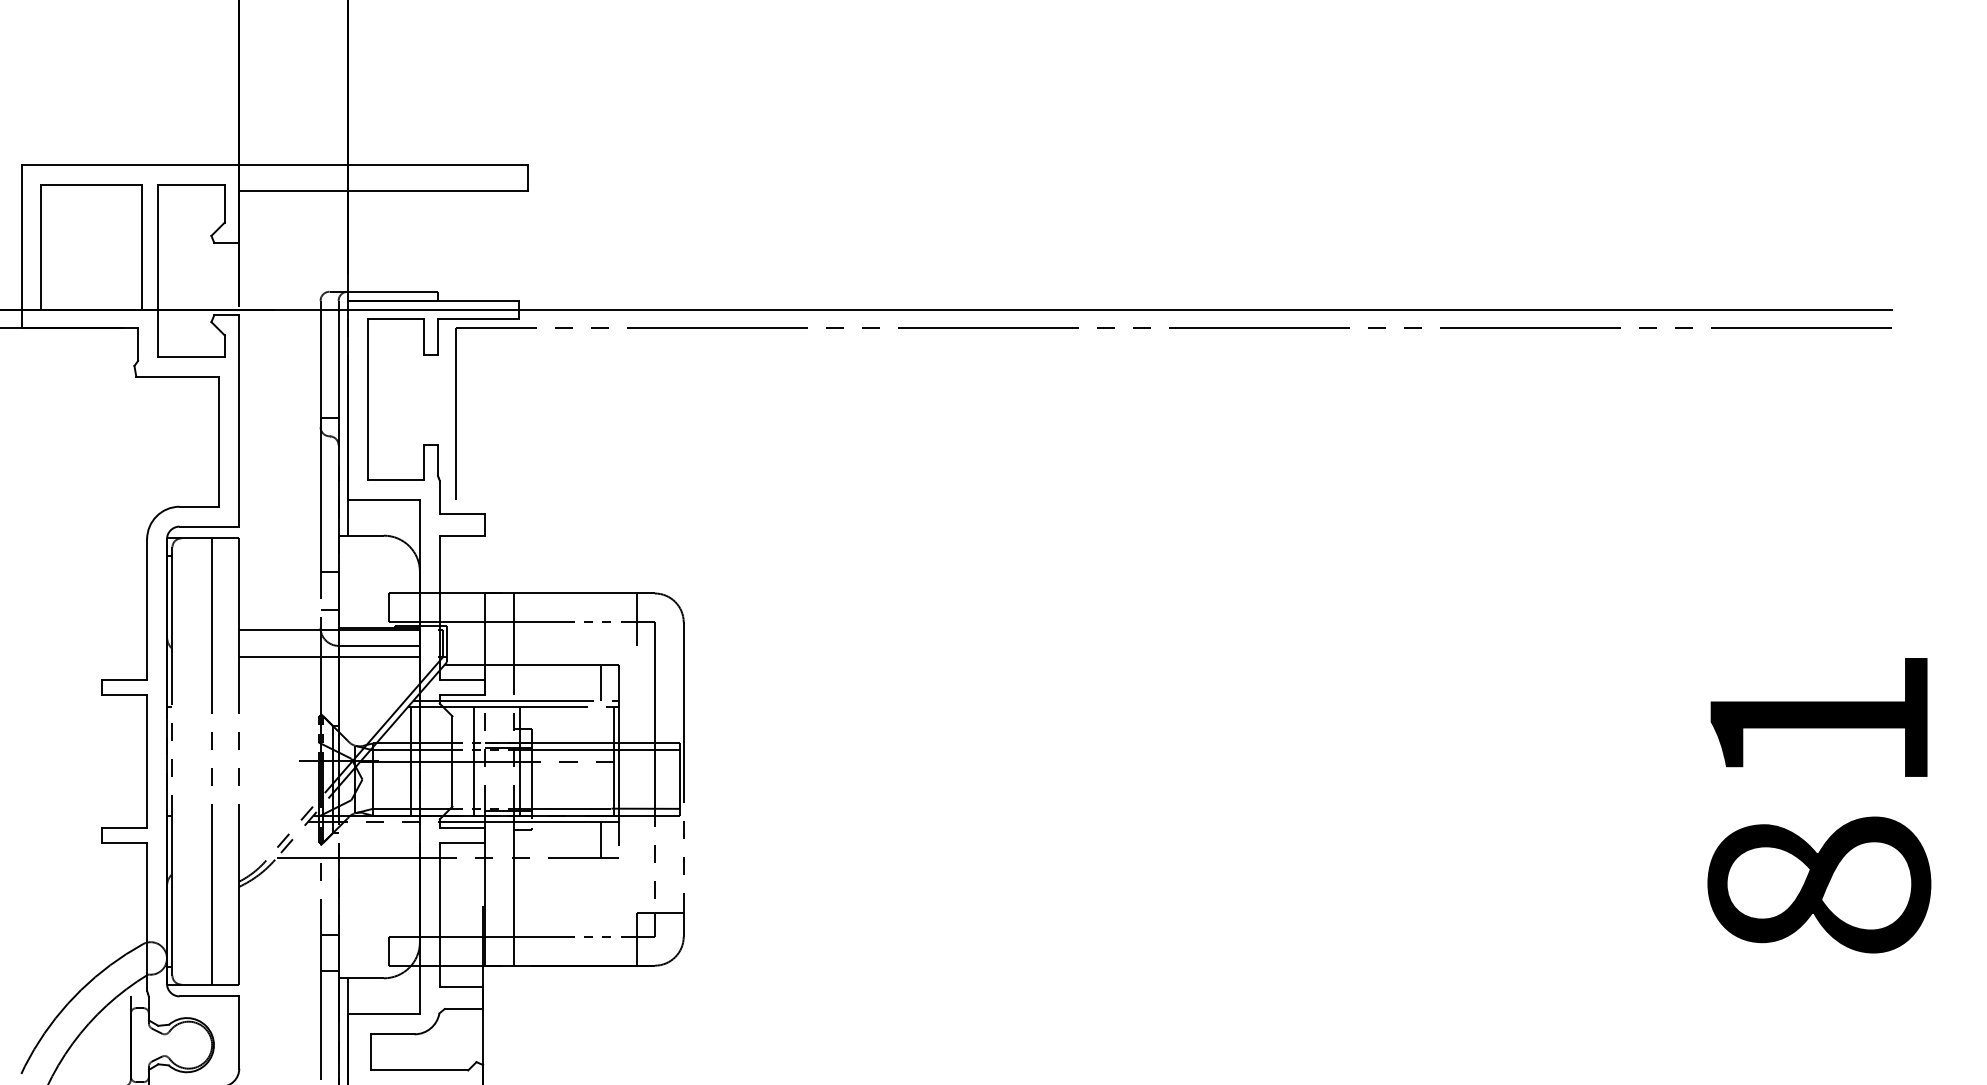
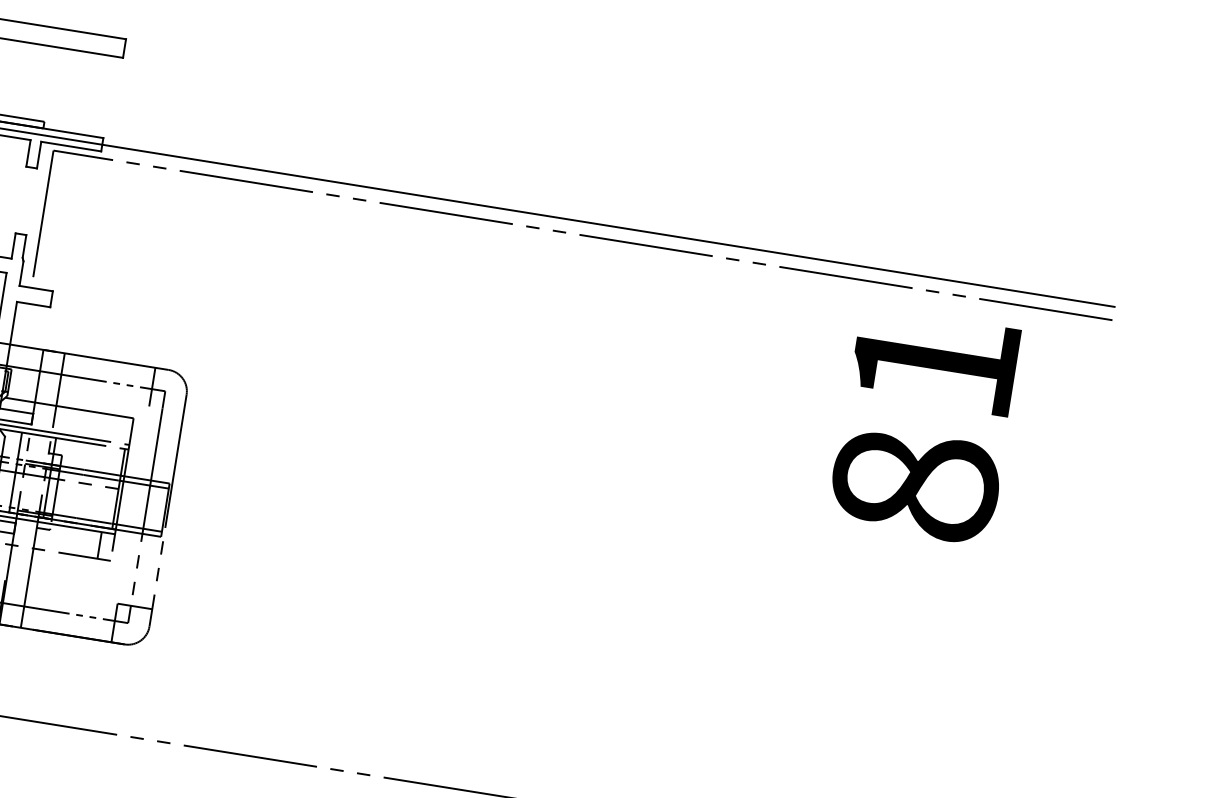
line: (600, 682) -> (118, 429), removed
text: (1819, 805) -> (924, 426), moved

